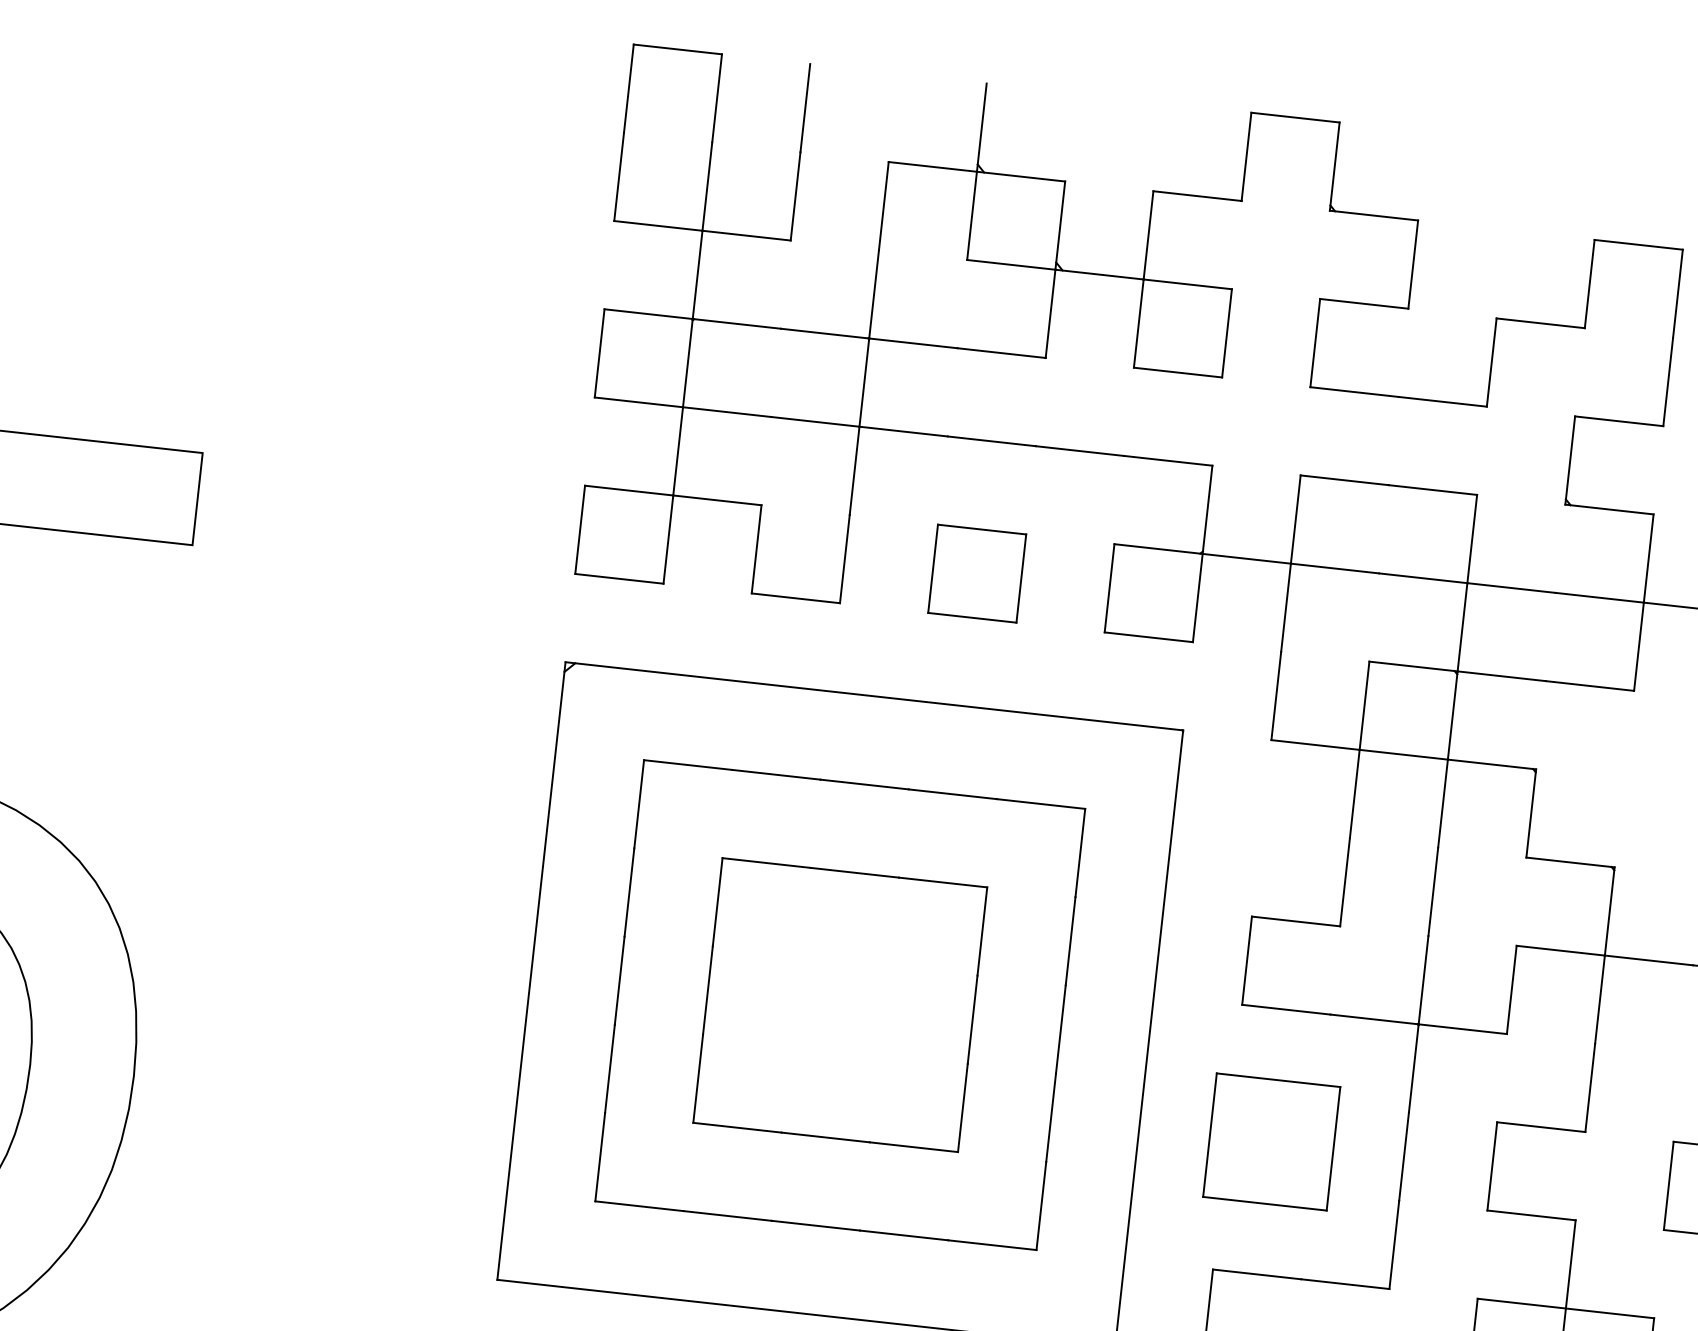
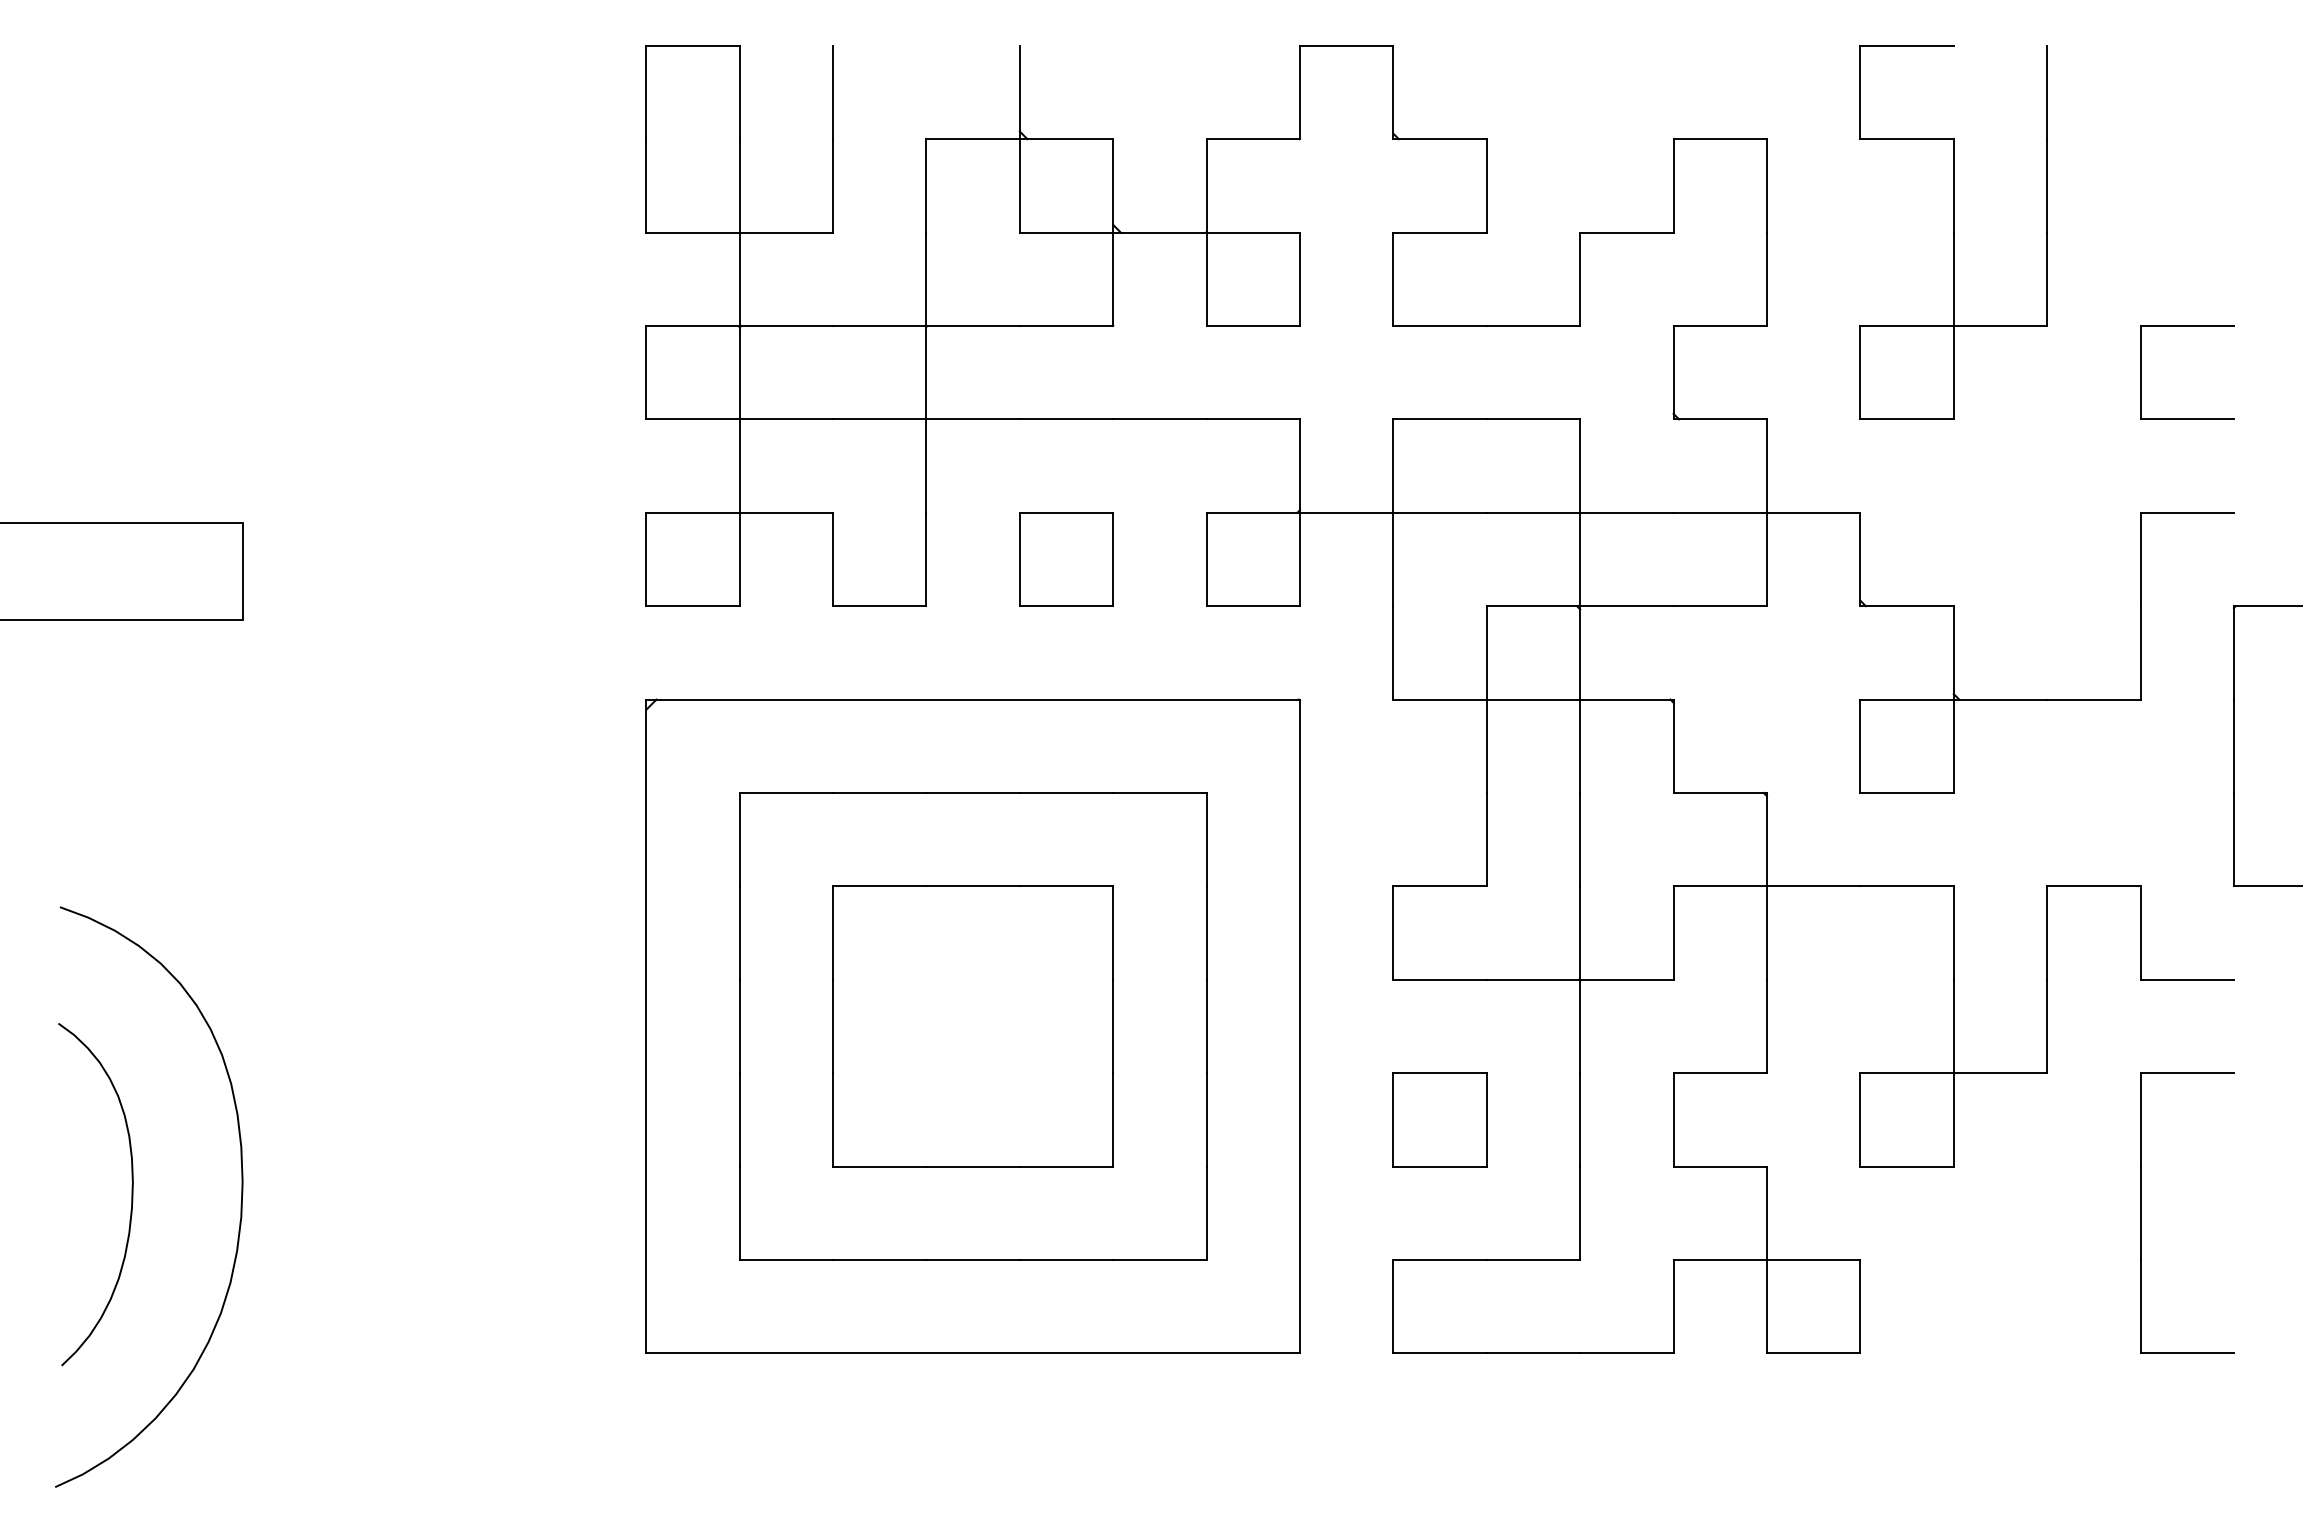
part: (1271, 1141) -> (1439, 1119), size x0.71

